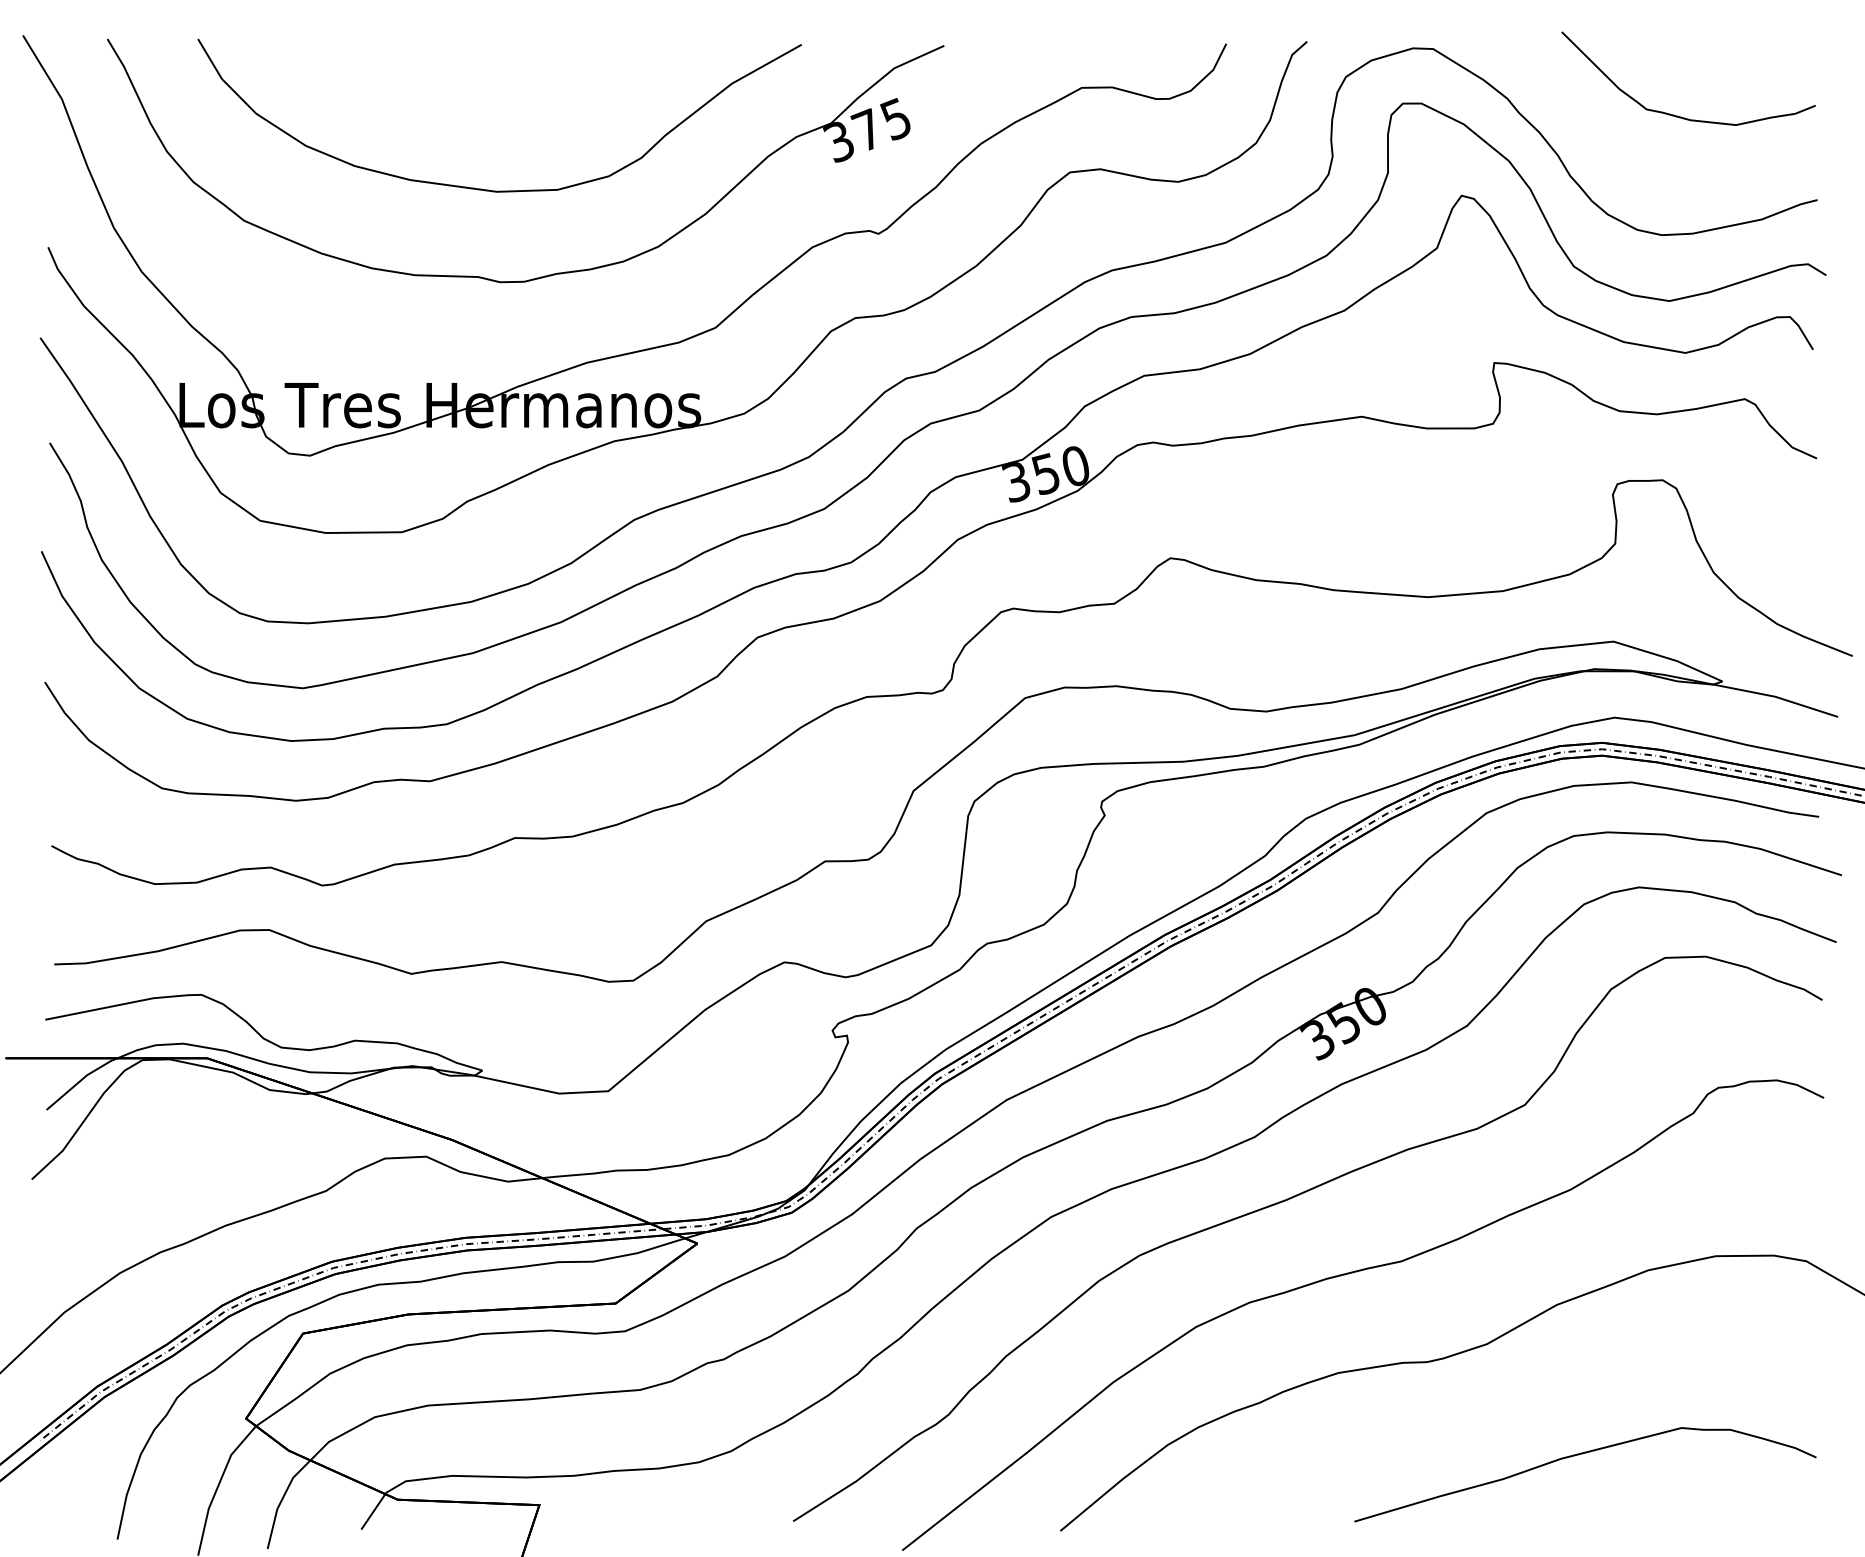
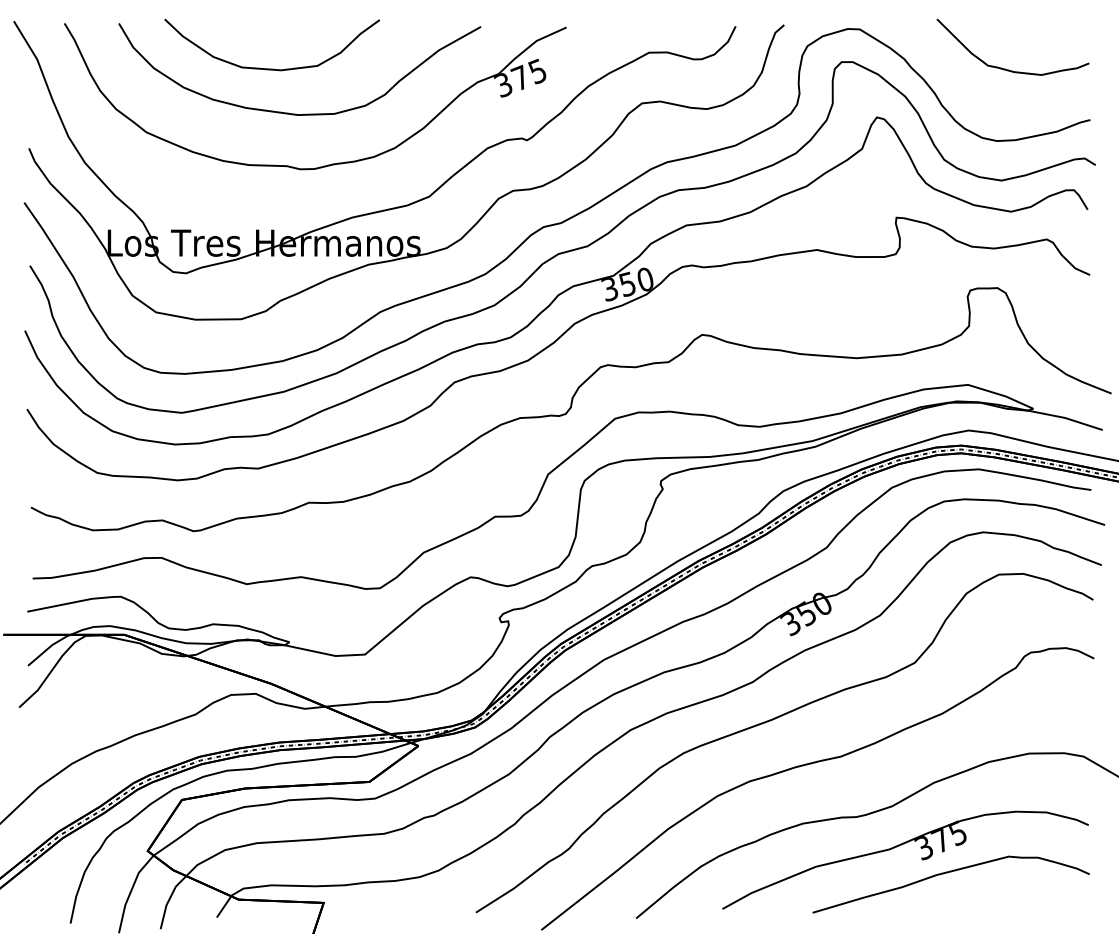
curve: (452, 114) -> (271, 68), added
part: (1499, 1411) -> (899, 846), added

